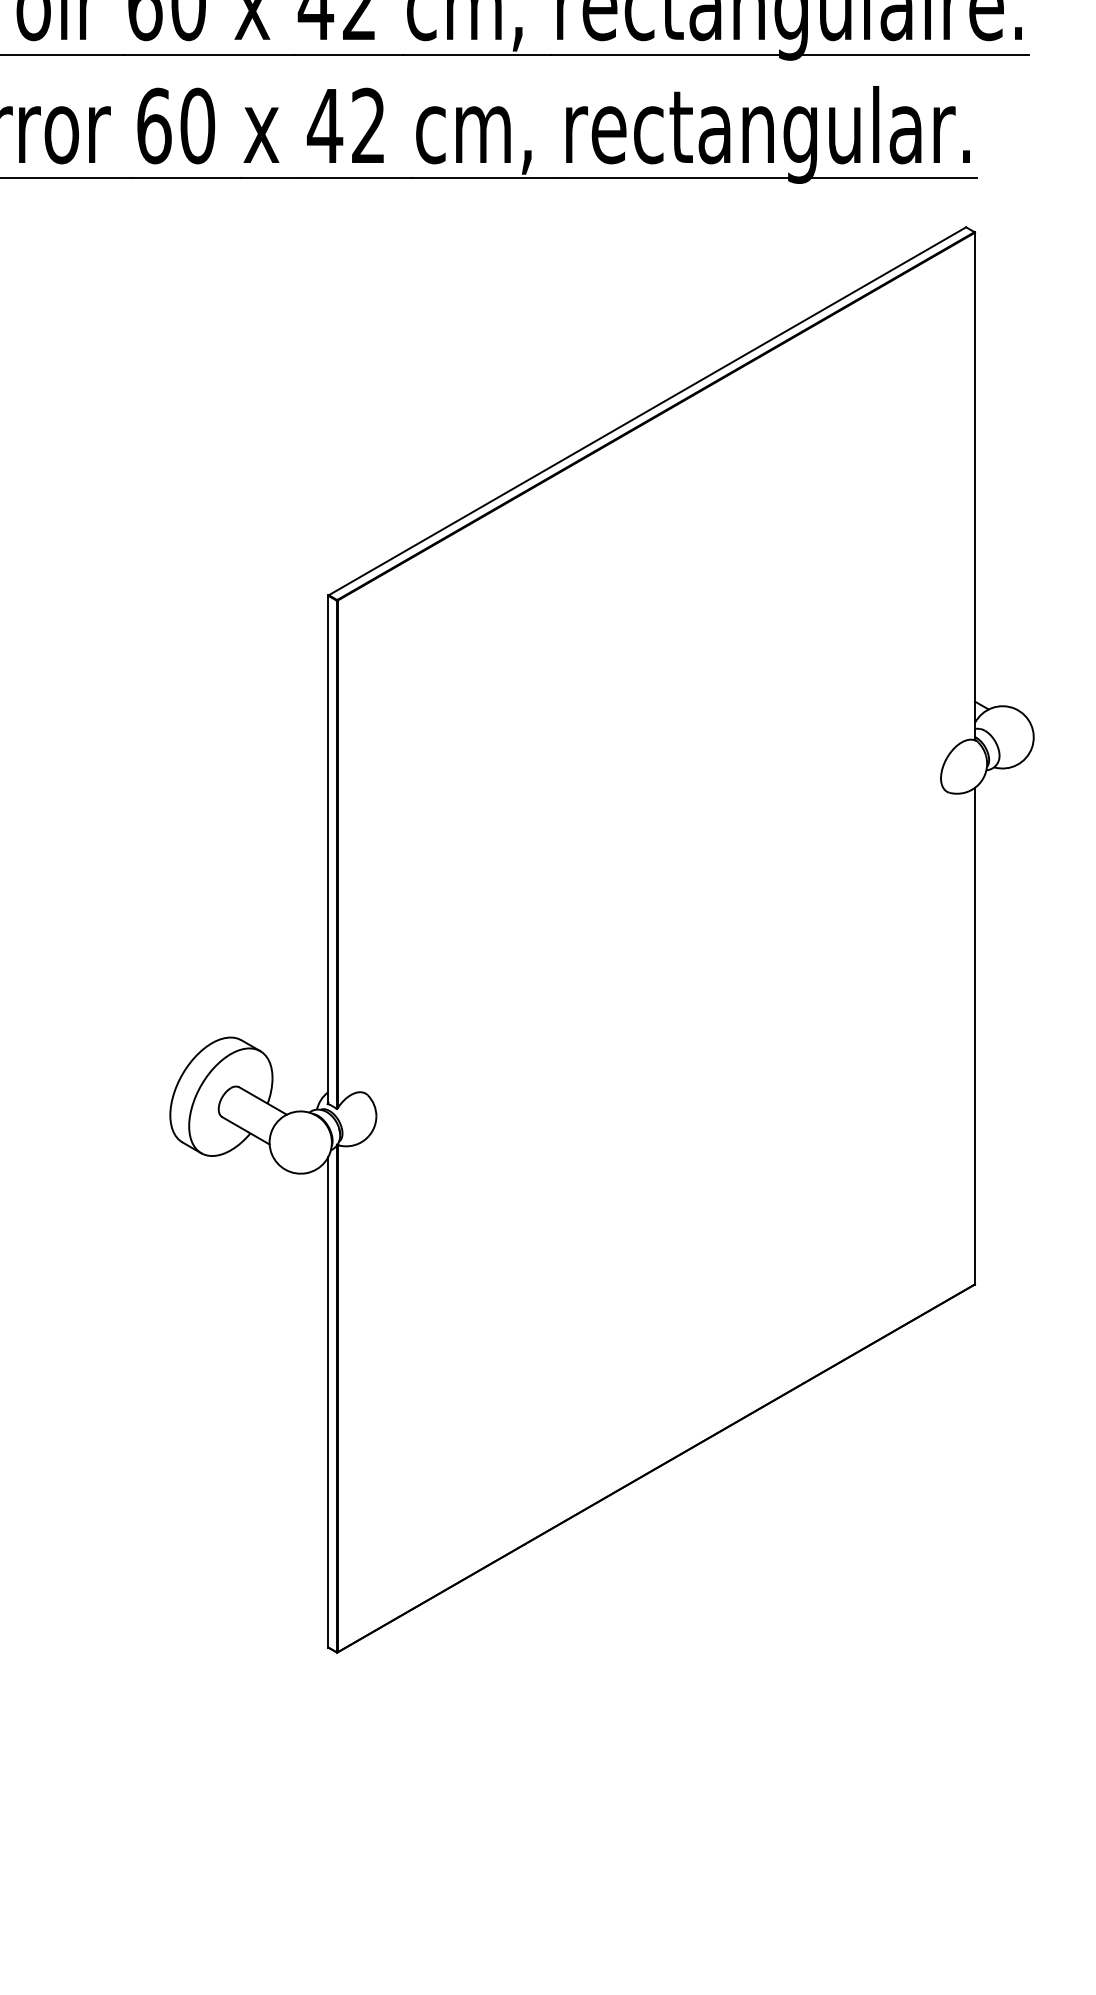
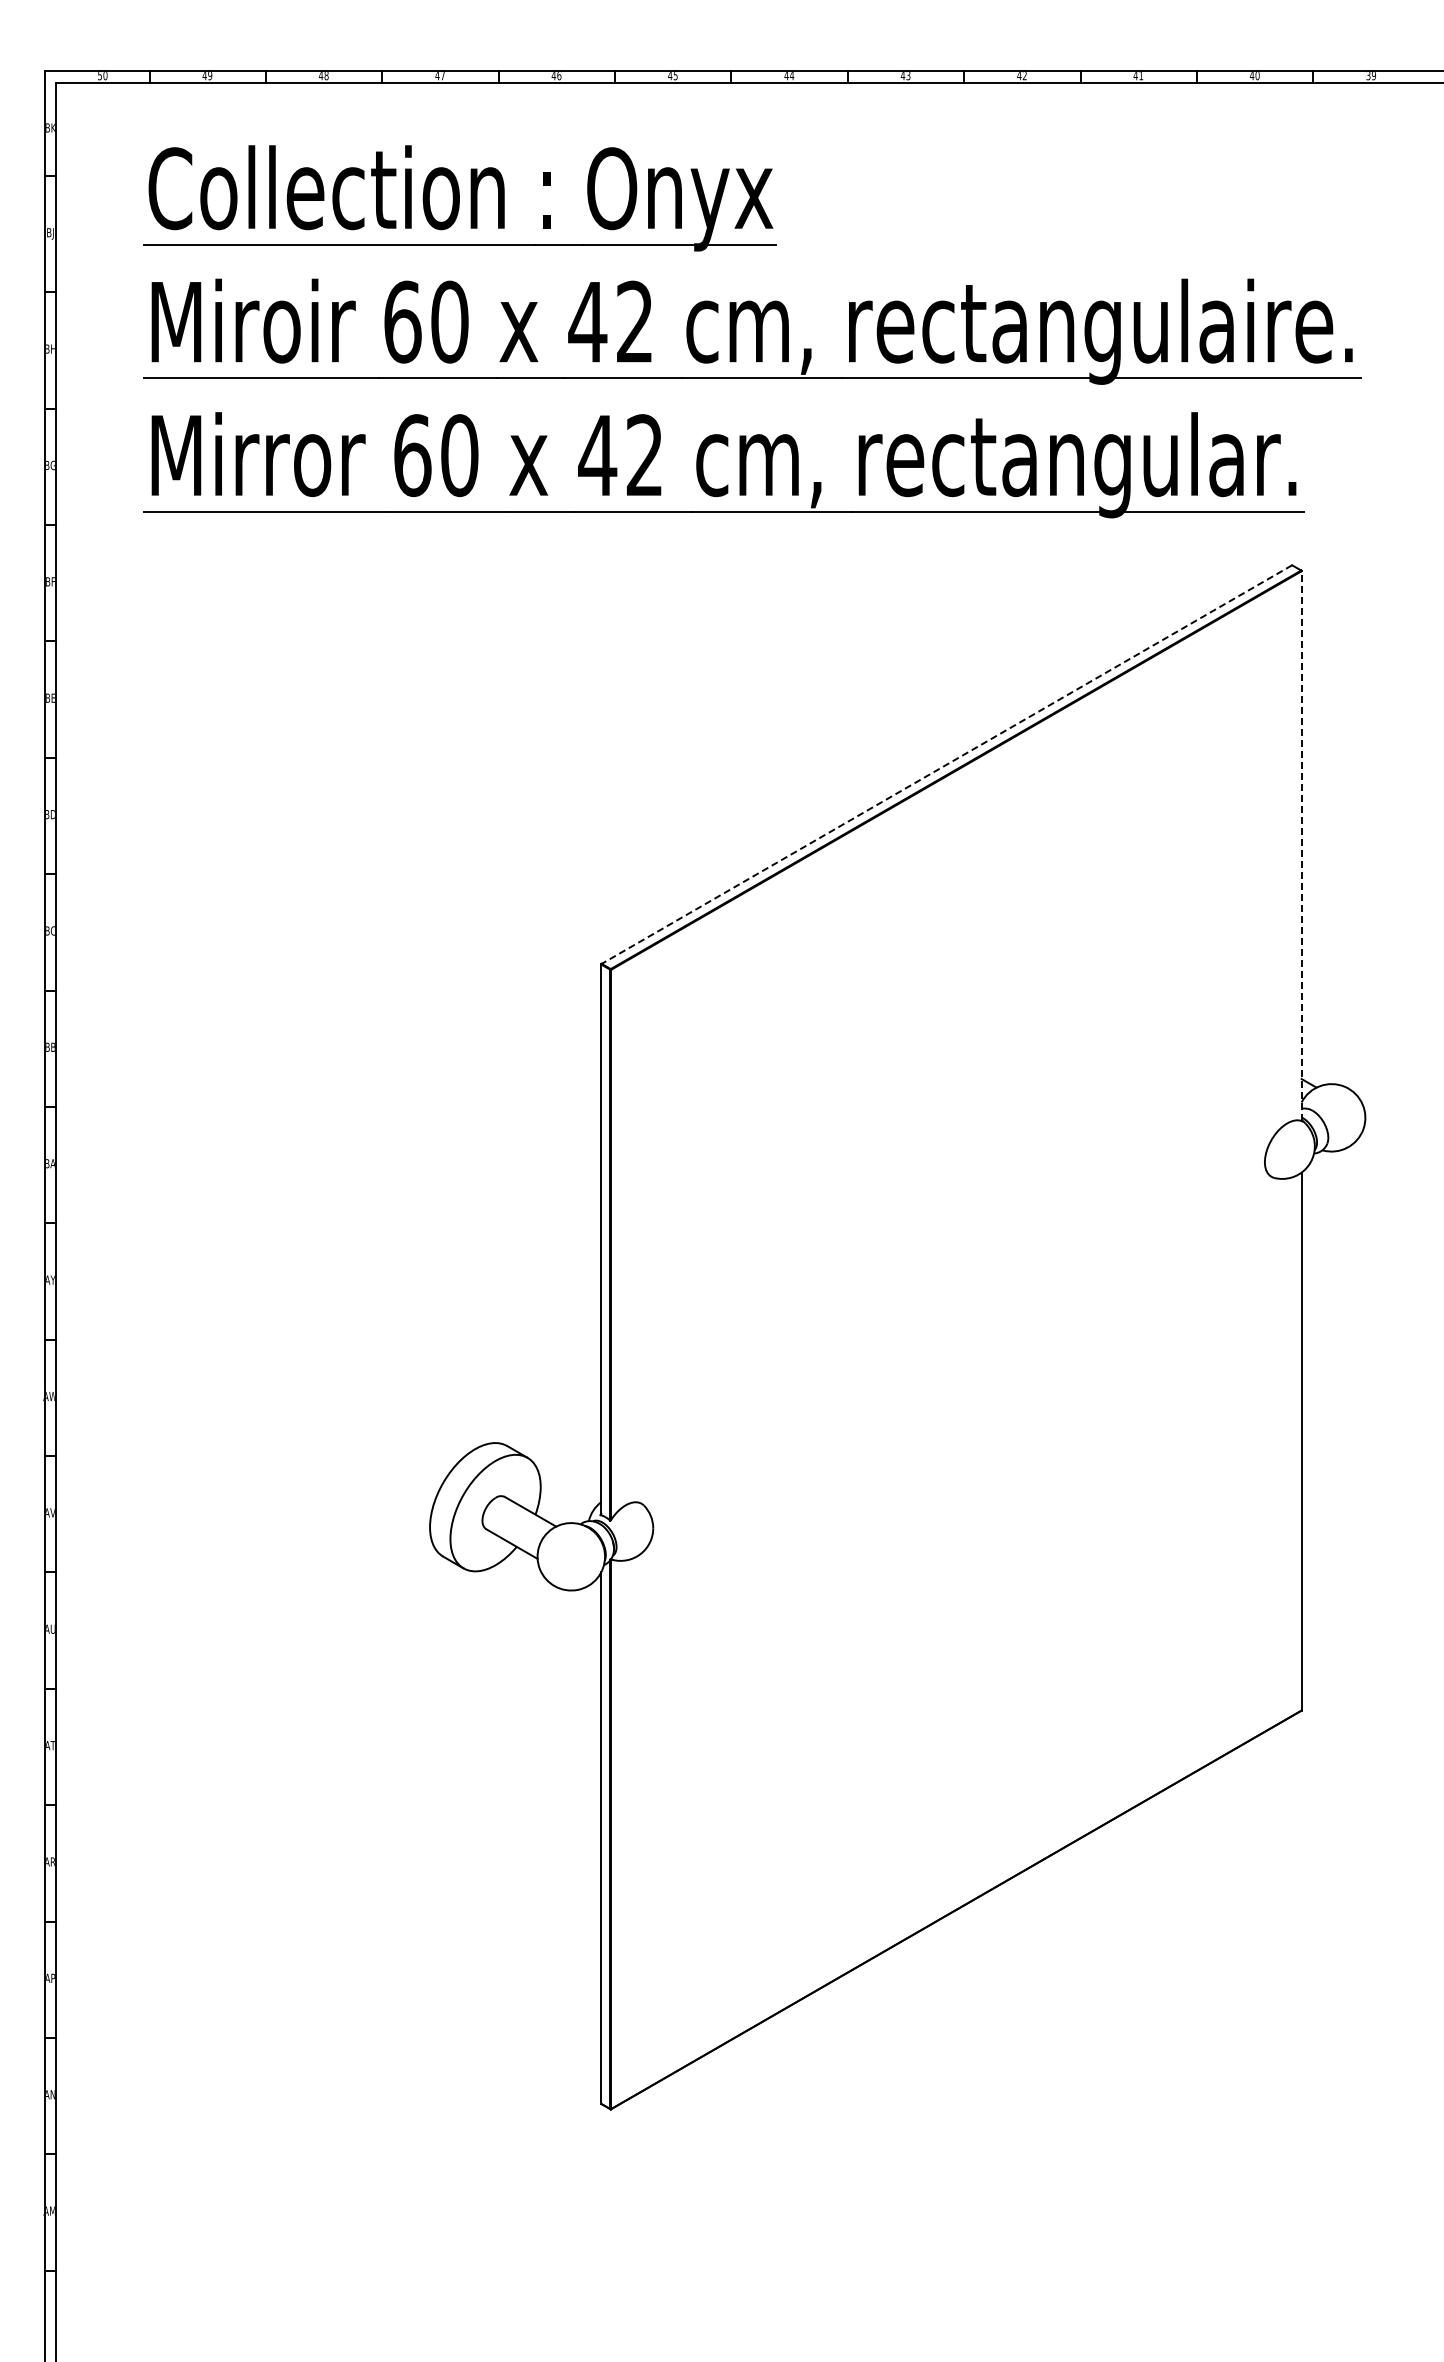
line: (647, 411) -> (946, 764), solid -> dashed
line: (974, 486) -> (1301, 846), solid -> dashed

